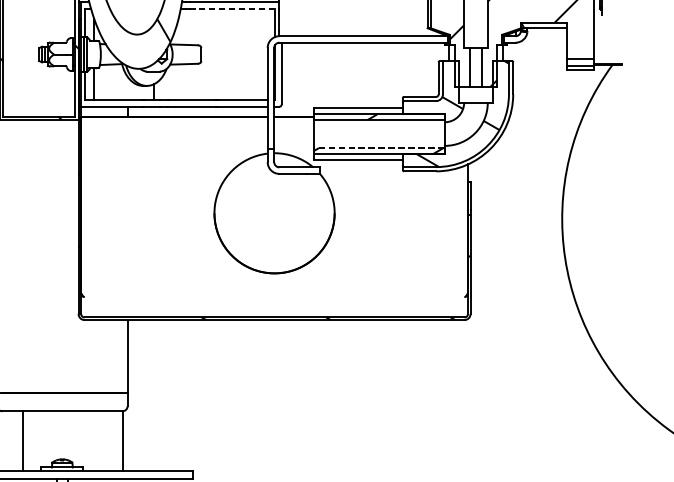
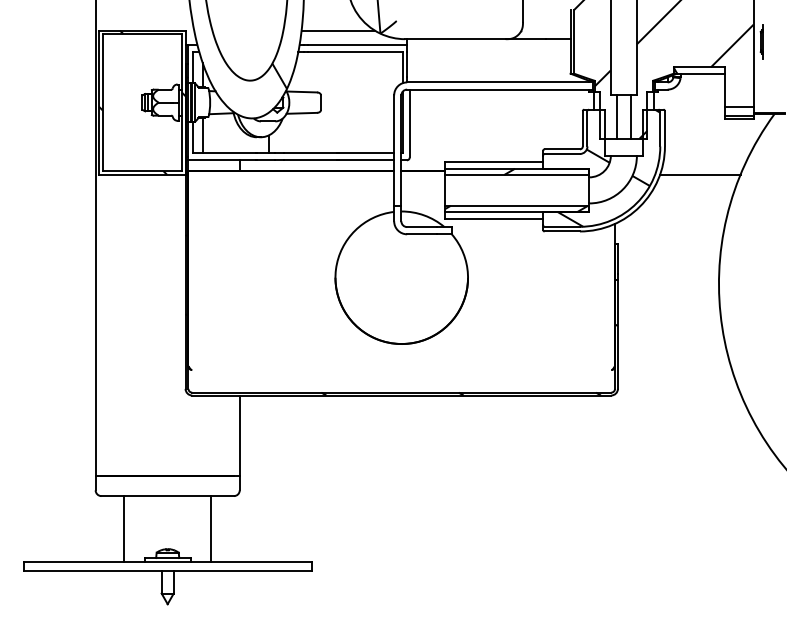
line: (231, 9) -> (354, 52), dashed -> solid
line: (545, 119) -> (700, 174), added
line: (378, 147) -> (516, 205), dashed -> solid
line: (122, 441) -> (210, 529), moved

